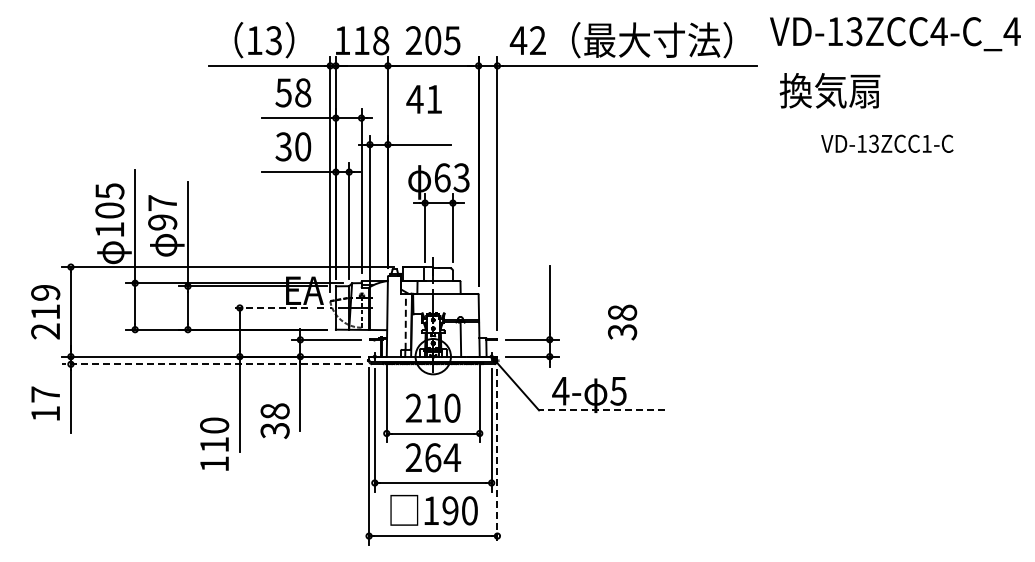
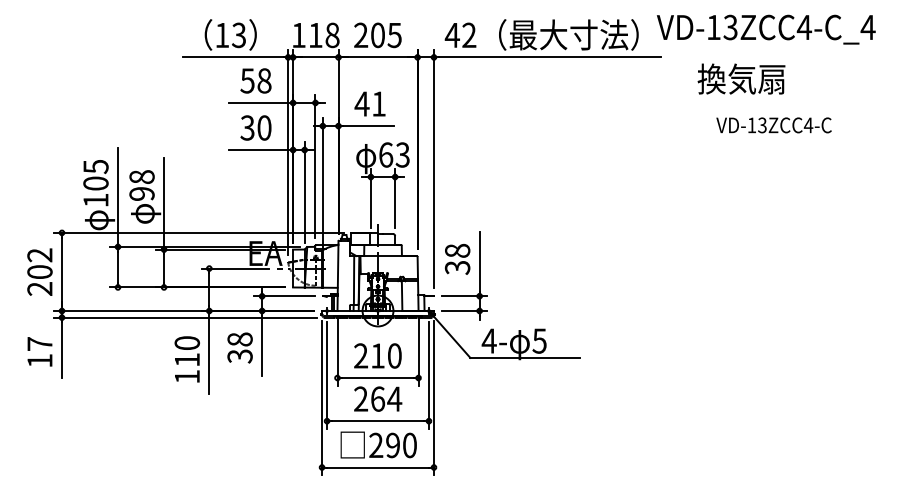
text: (895, 34) -> (766, 30), moved
text: (829, 90) -> (741, 78), moved
text: (423, 99) -> (369, 104), moved
text: (926, 143) -> (808, 125), VD-13ZCC1-C -> VD-13ZCC4-C
text: (162, 203) -> (141, 177), 97 -> 98
text: (45, 301) -> (39, 262), 219 -> 202
line: (269, 308) -> (235, 268), dashed -> solid
line: (405, 321) -> (353, 280), dashed -> solid
text: (622, 322) -> (457, 259), moved
line: (212, 364) -> (185, 317), dashed -> solid
line: (602, 410) -> (525, 357), dashed -> solid
text: (274, 420) -> (239, 347), moved
text: (214, 443) -> (187, 358), moved
line: (497, 457) -> (434, 398), dashed -> solid
text: (431, 510) -> (376, 445), 190 -> 290

